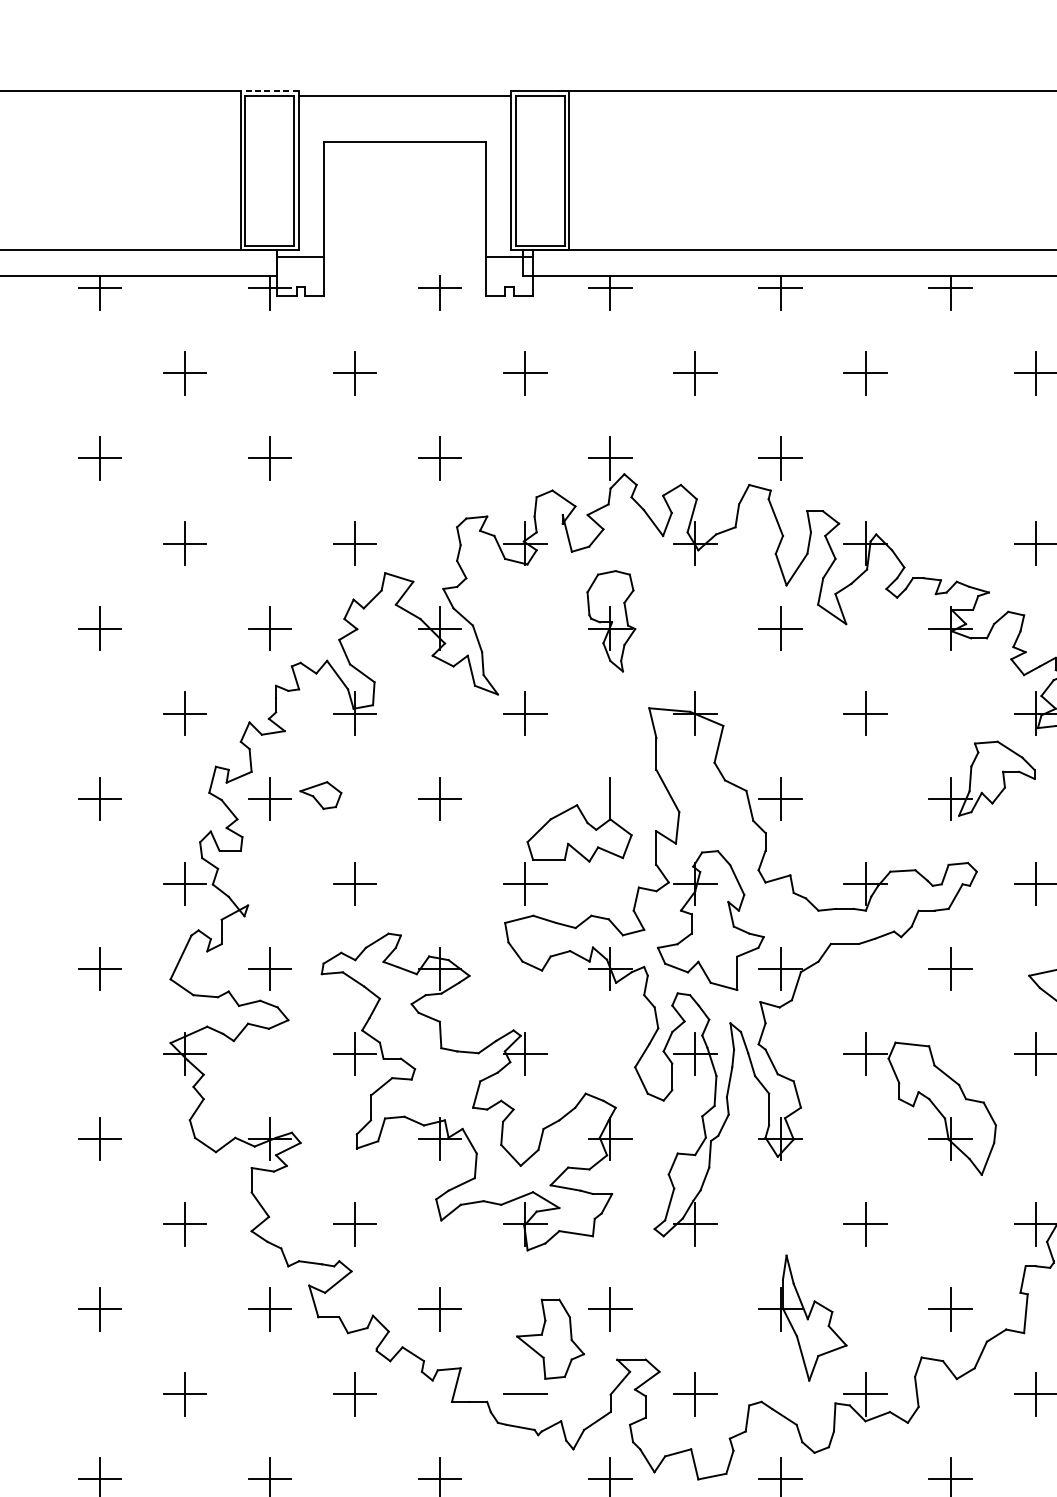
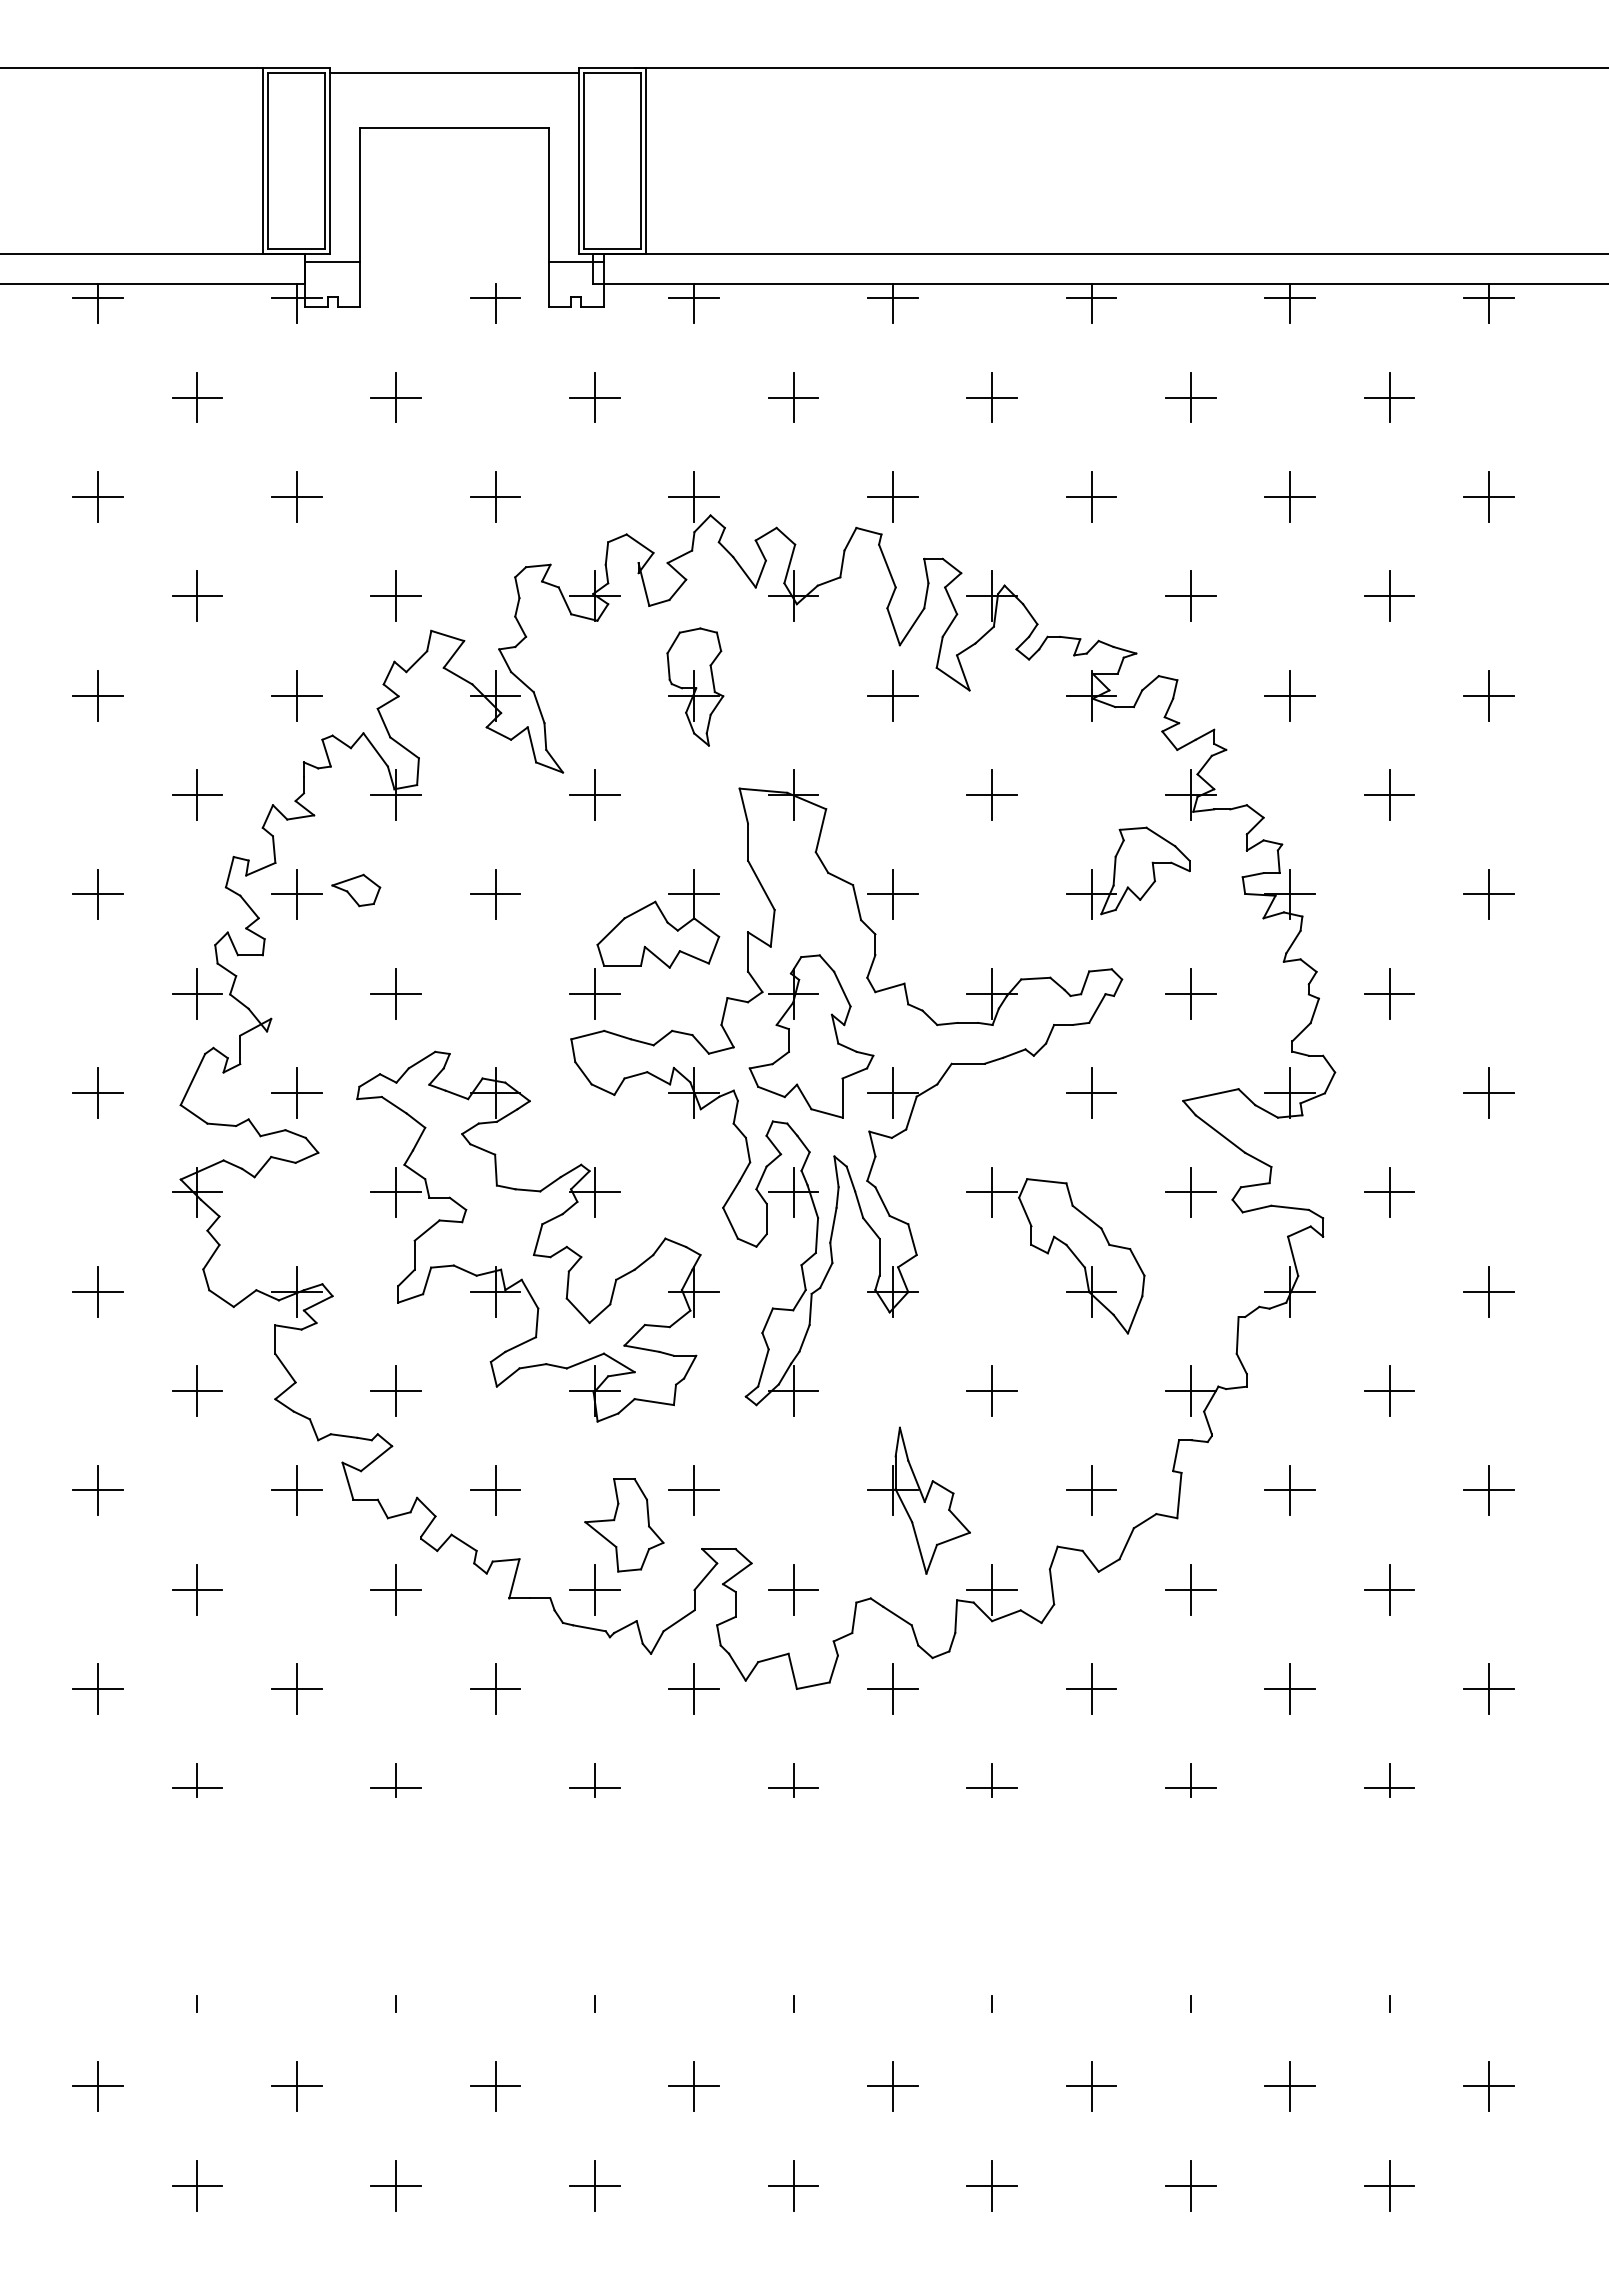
line: (269, 91) -> (296, 68), dashed -> solid
part: (950, 458) -> (1091, 496), added
line: (610, 798) -> (694, 894), added
line: (524, 1394) -> (594, 1589), added

